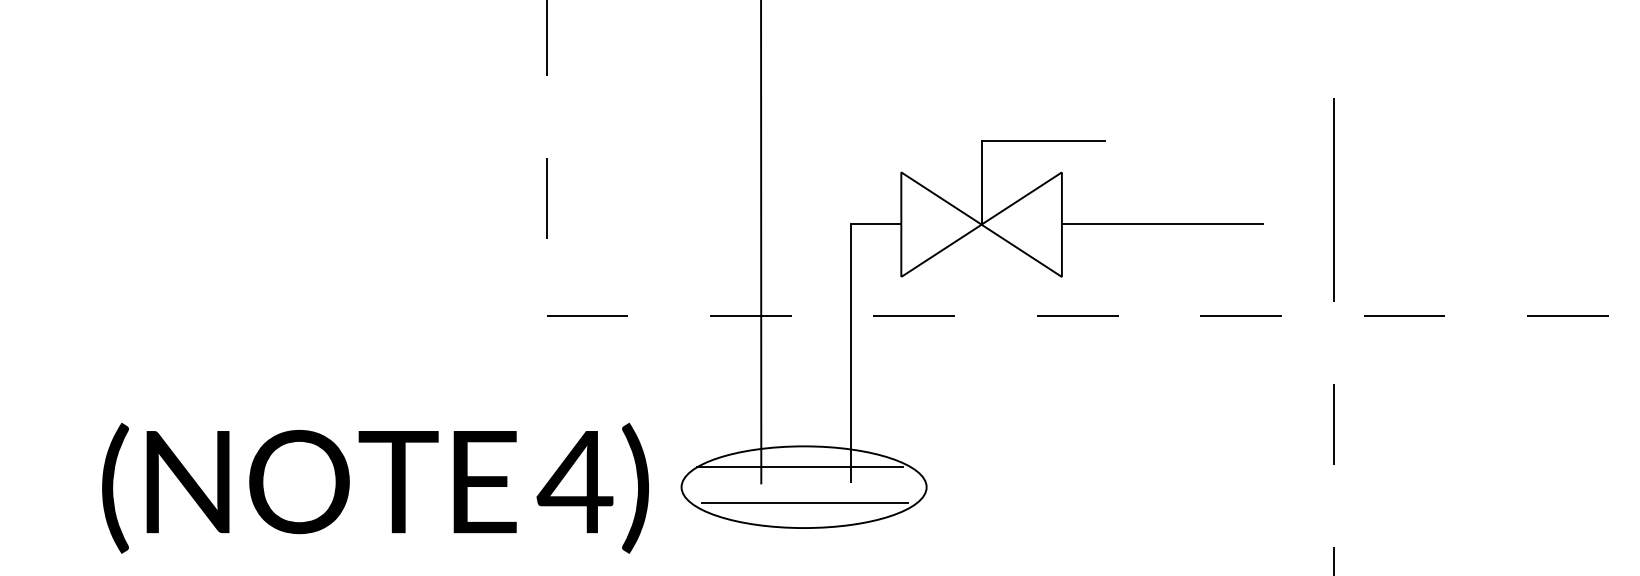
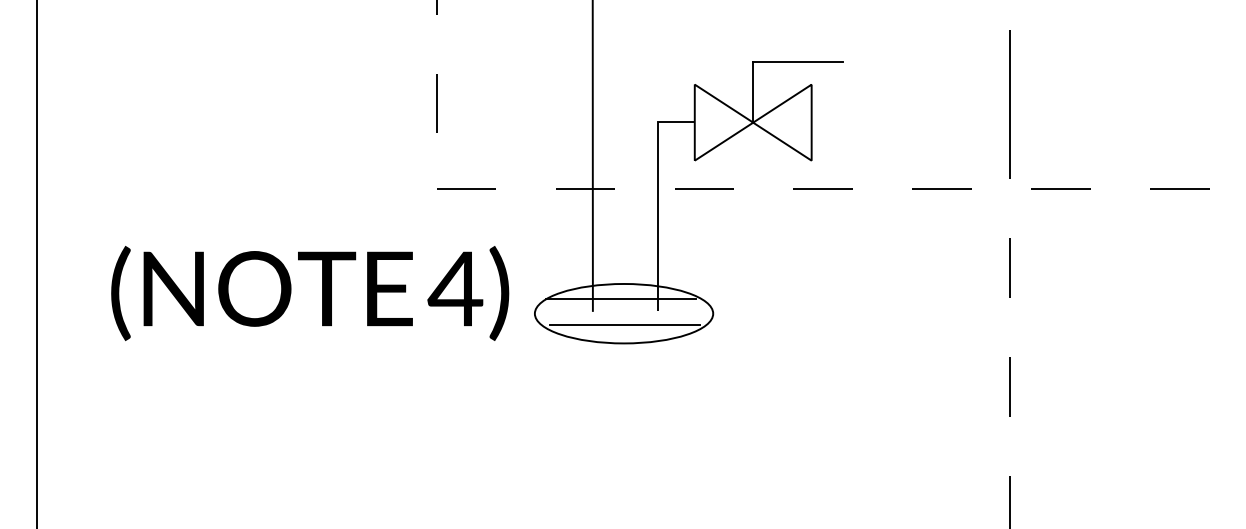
line: (1162, 224) -> (884, 122), removed
text: (375, 488) -> (310, 293), moved

